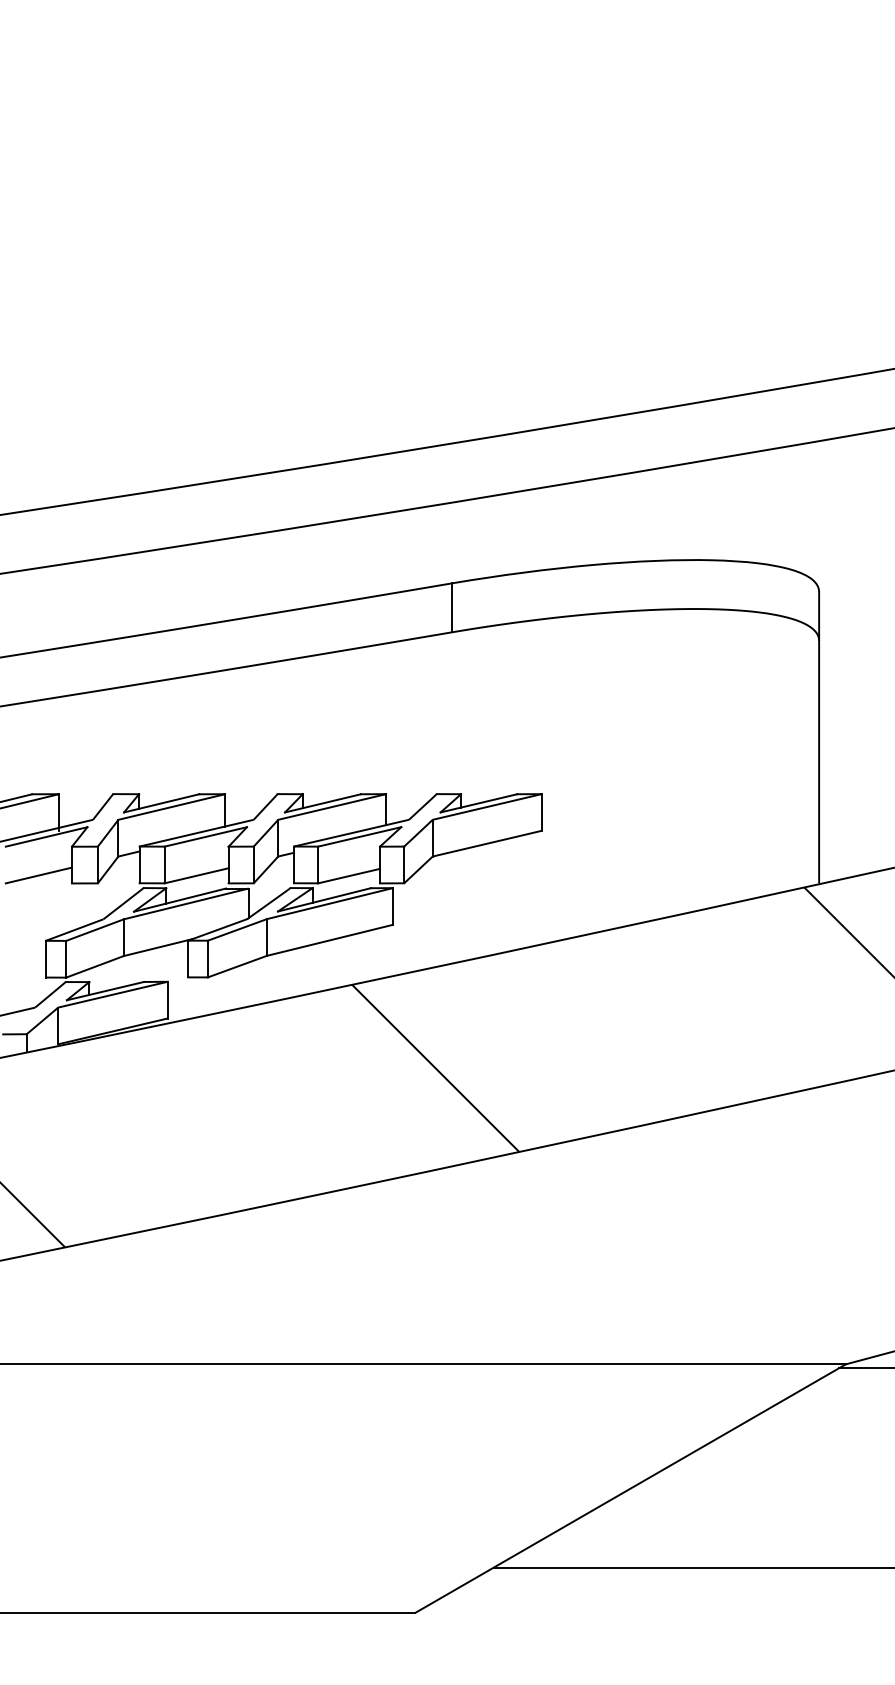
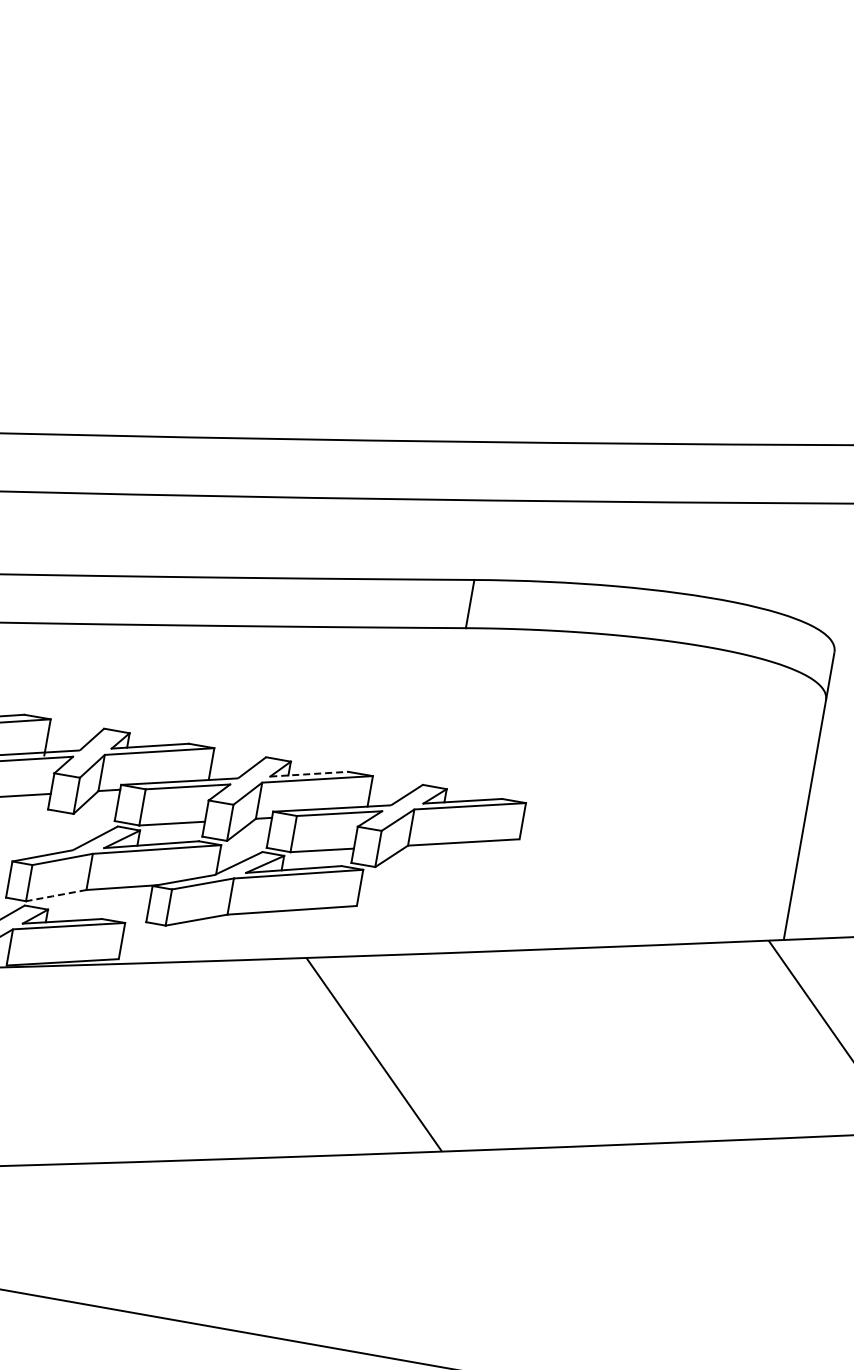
line: (323, 803) -> (309, 774), solid -> dashed
line: (94, 967) -> (55, 896), solid -> dashed

